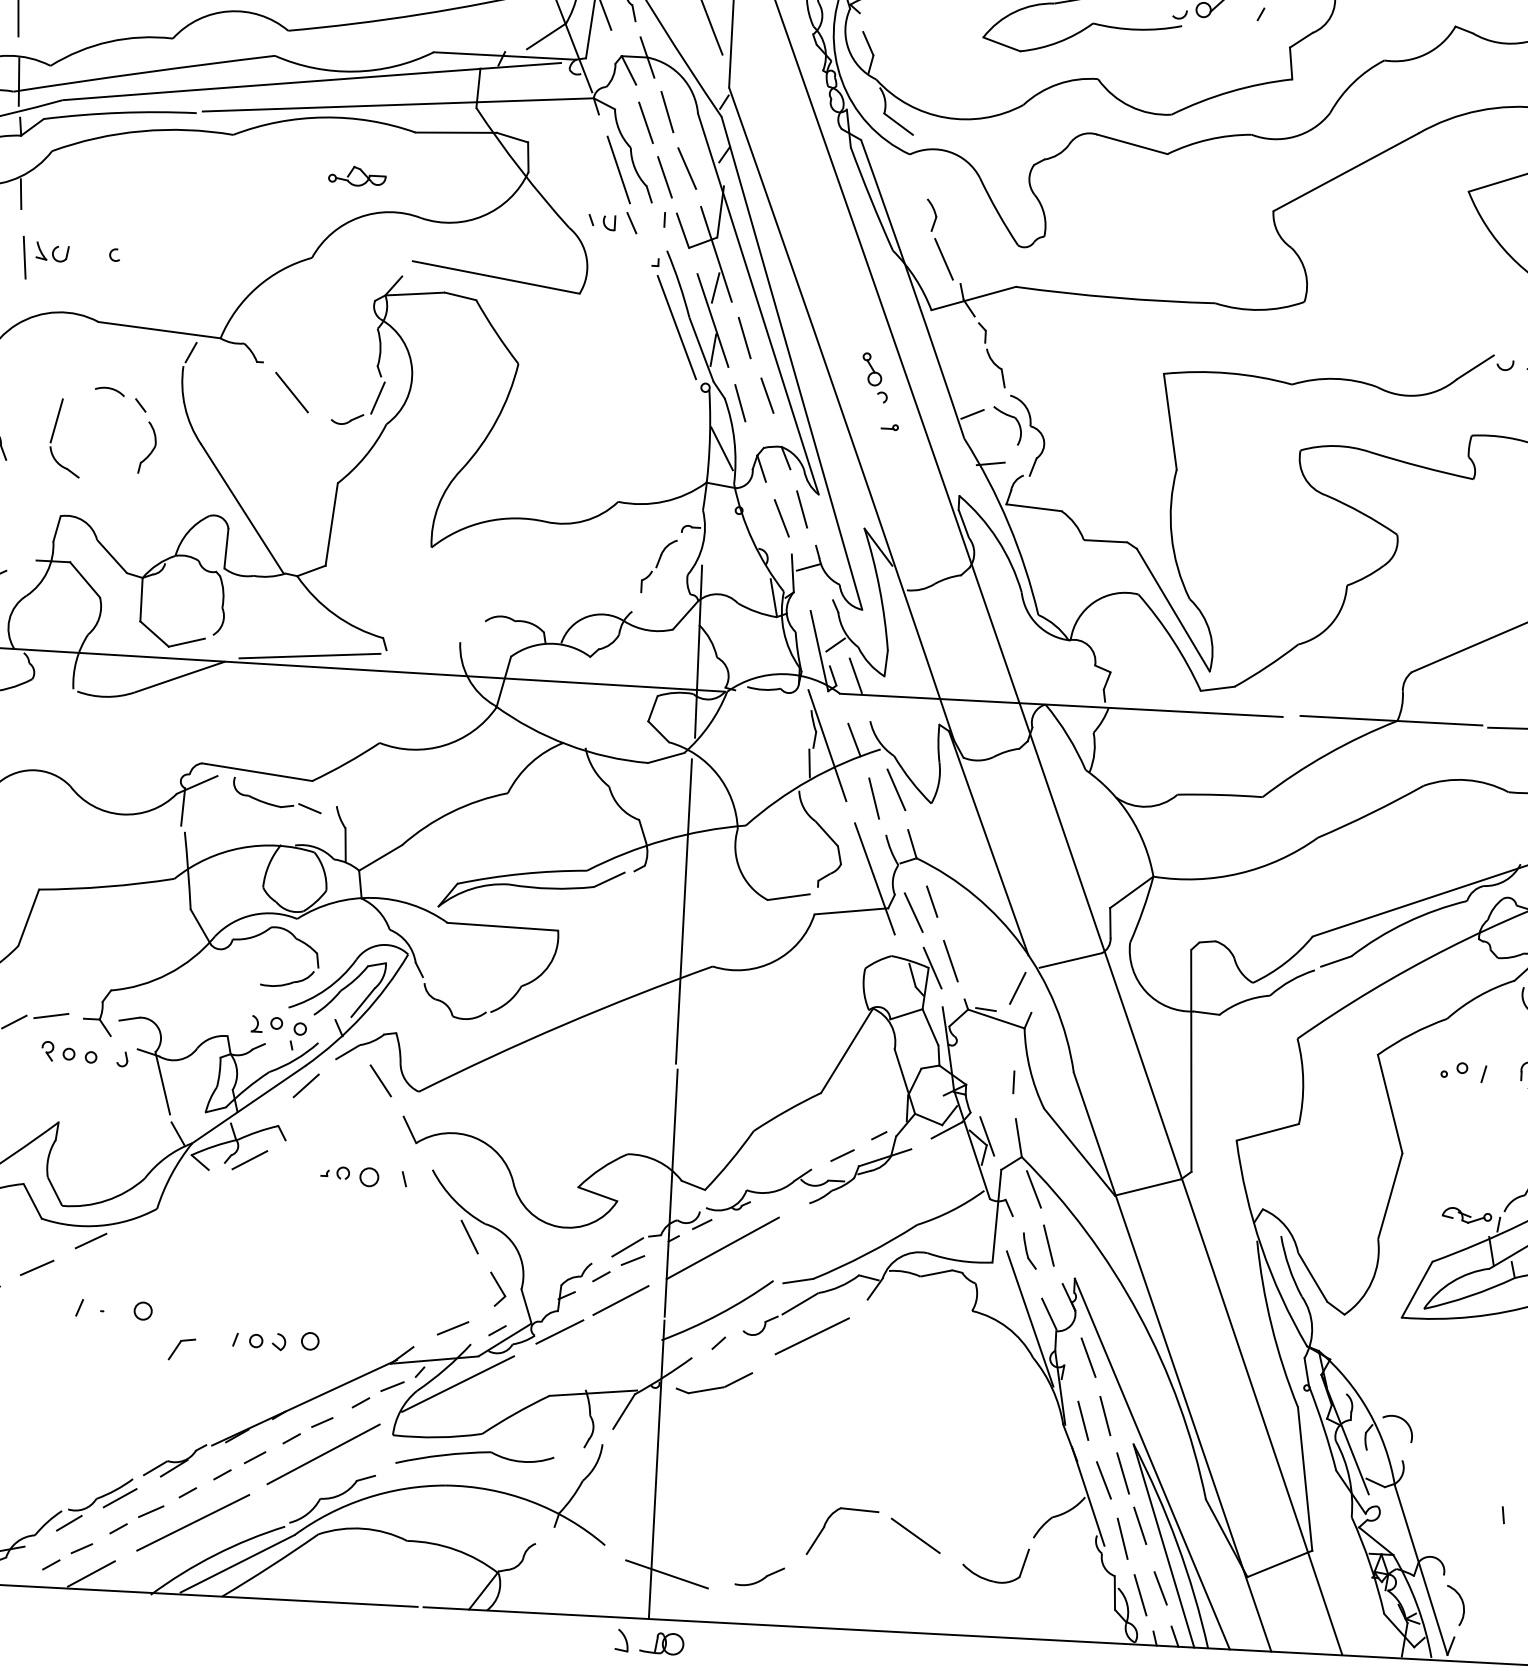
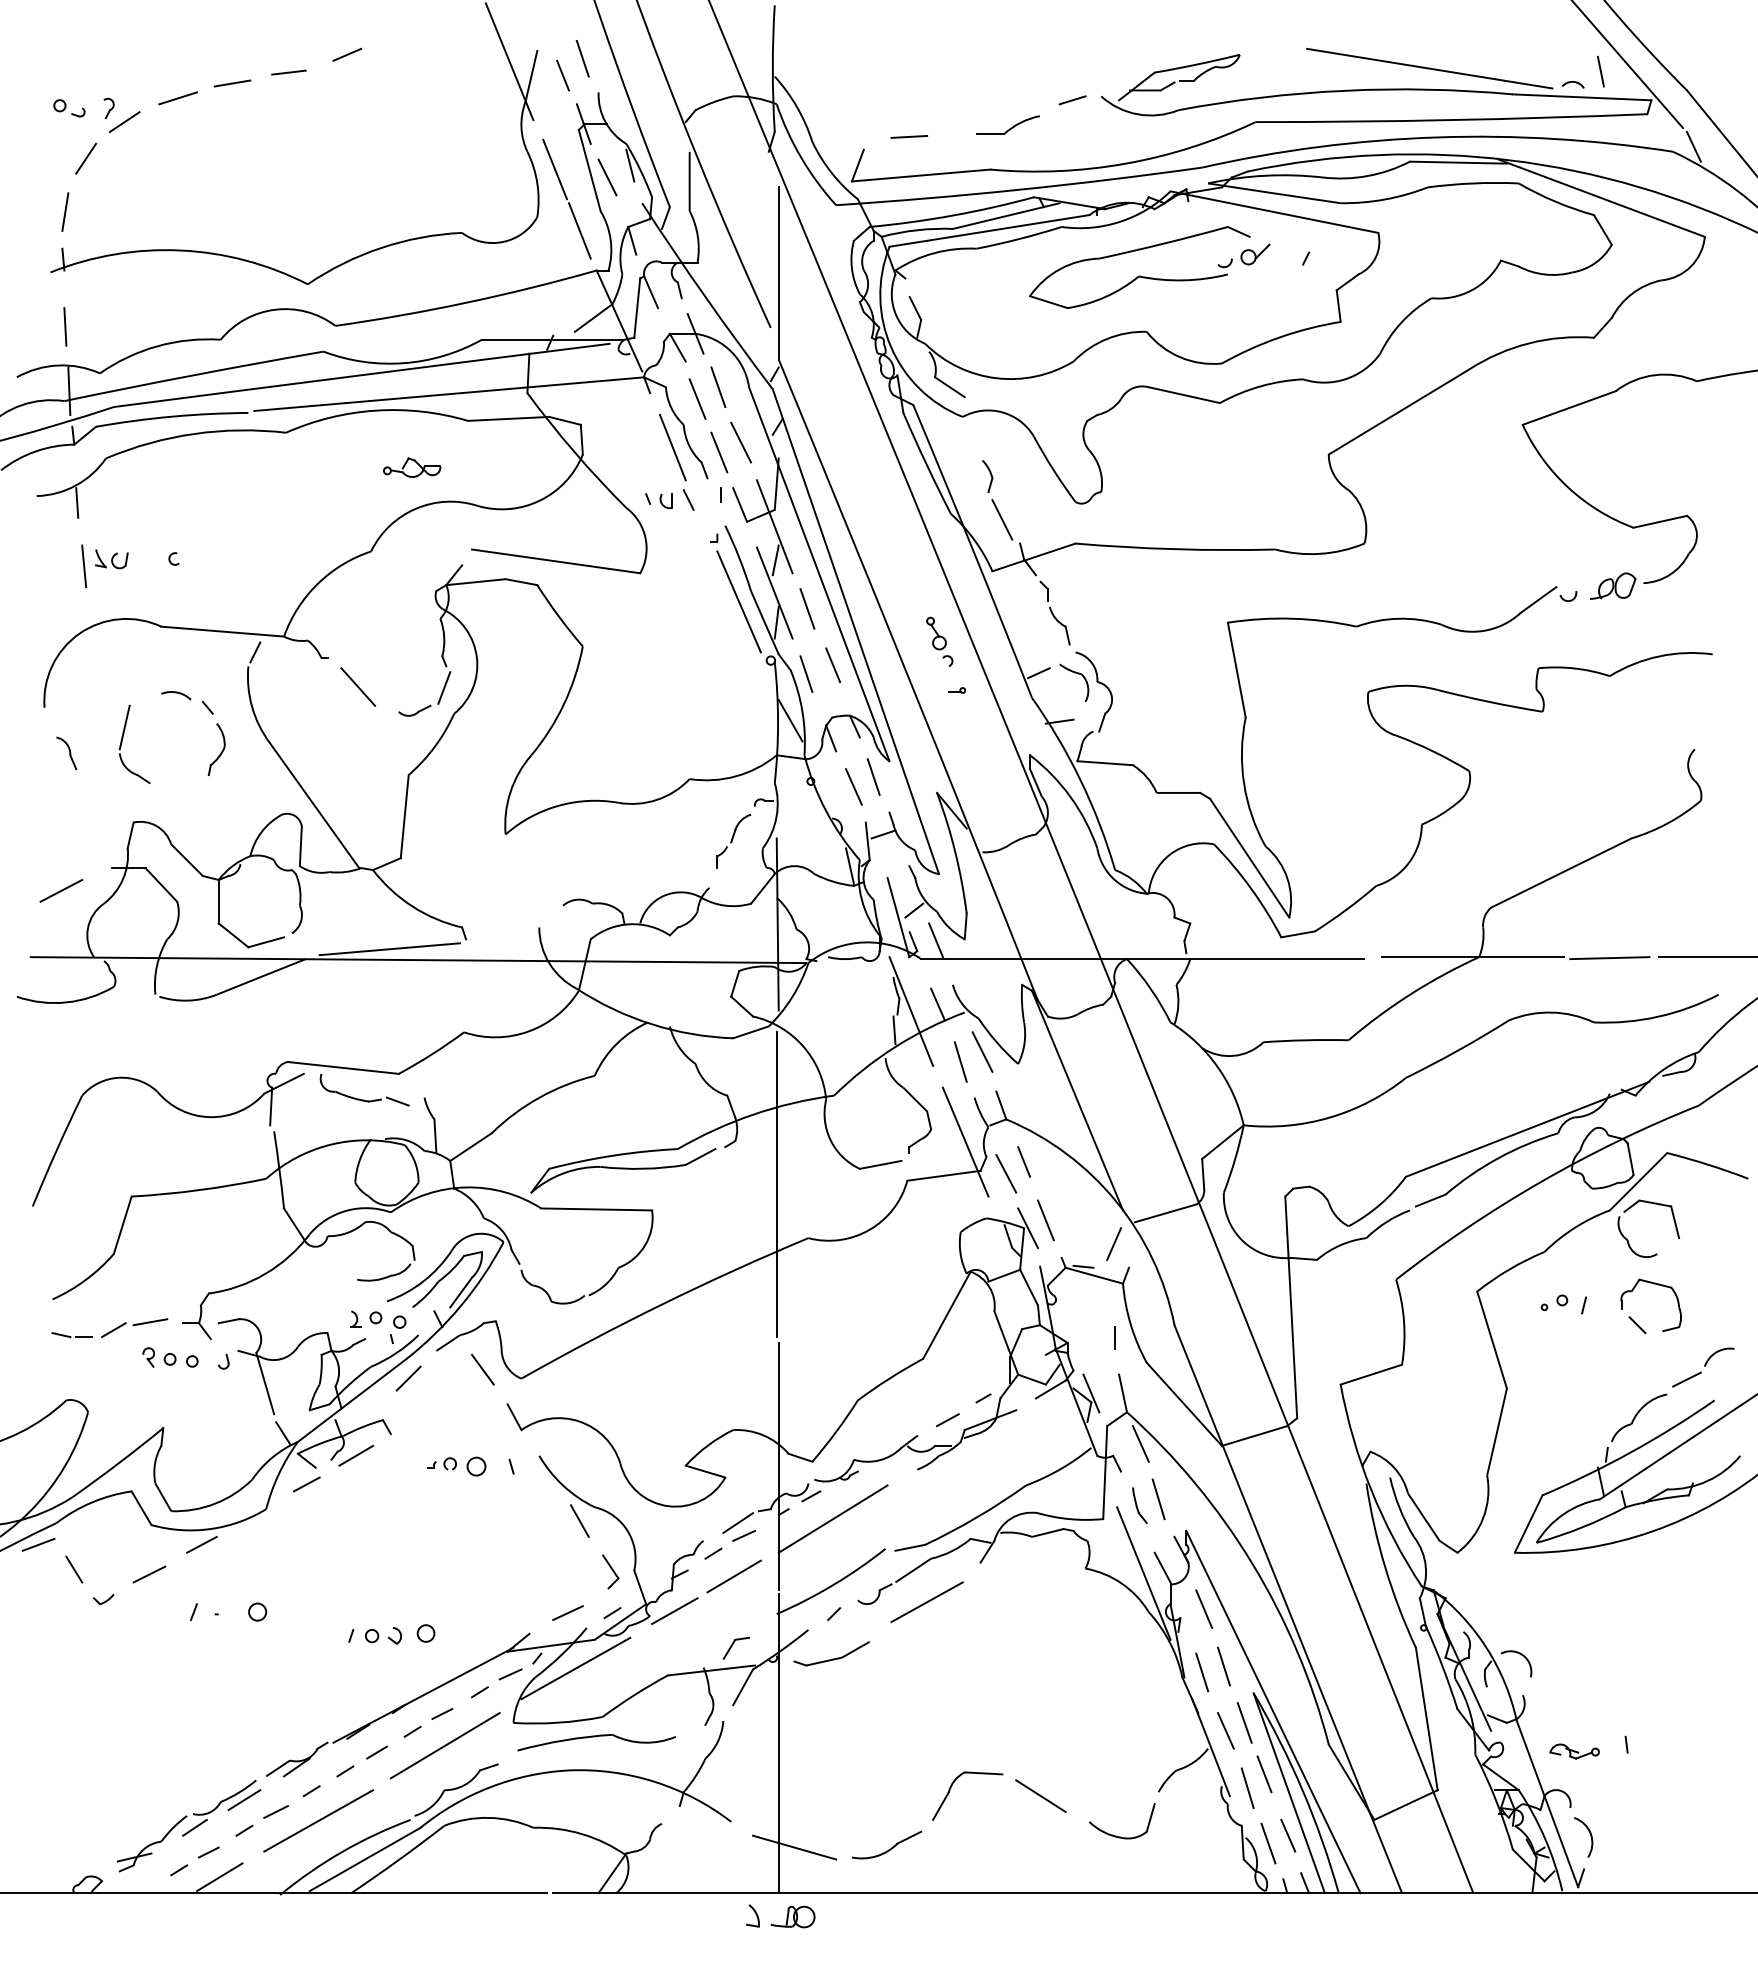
line: (198, 1186) -> (306, 1484), added
part: (1466, 1215) -> (1574, 1751), moved
part: (181, 1348) -> (735, 1647), moved
part: (760, 1576) -> (887, 1844), size x1.43

